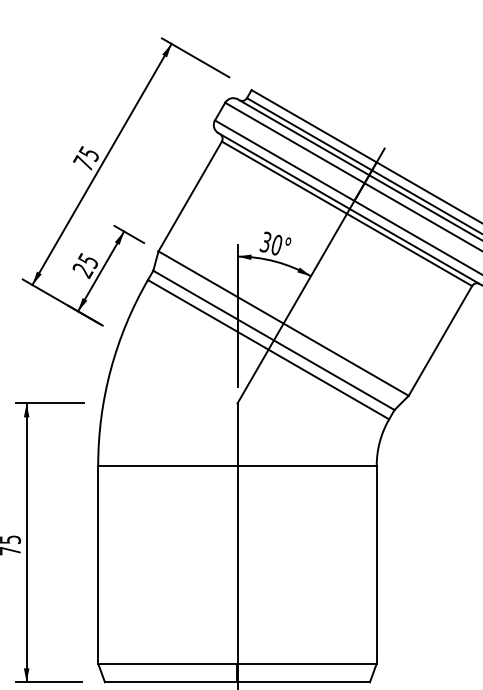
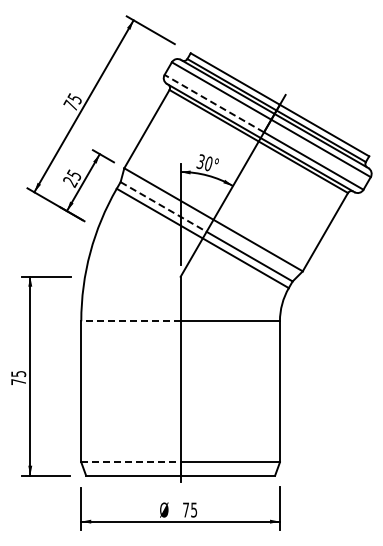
line: (283, 160) -> (213, 103), solid -> dashed
line: (213, 304) -> (163, 206), solid -> dashed
line: (167, 466) -> (130, 321), solid -> dashed
line: (167, 663) -> (130, 462), solid -> dashed

